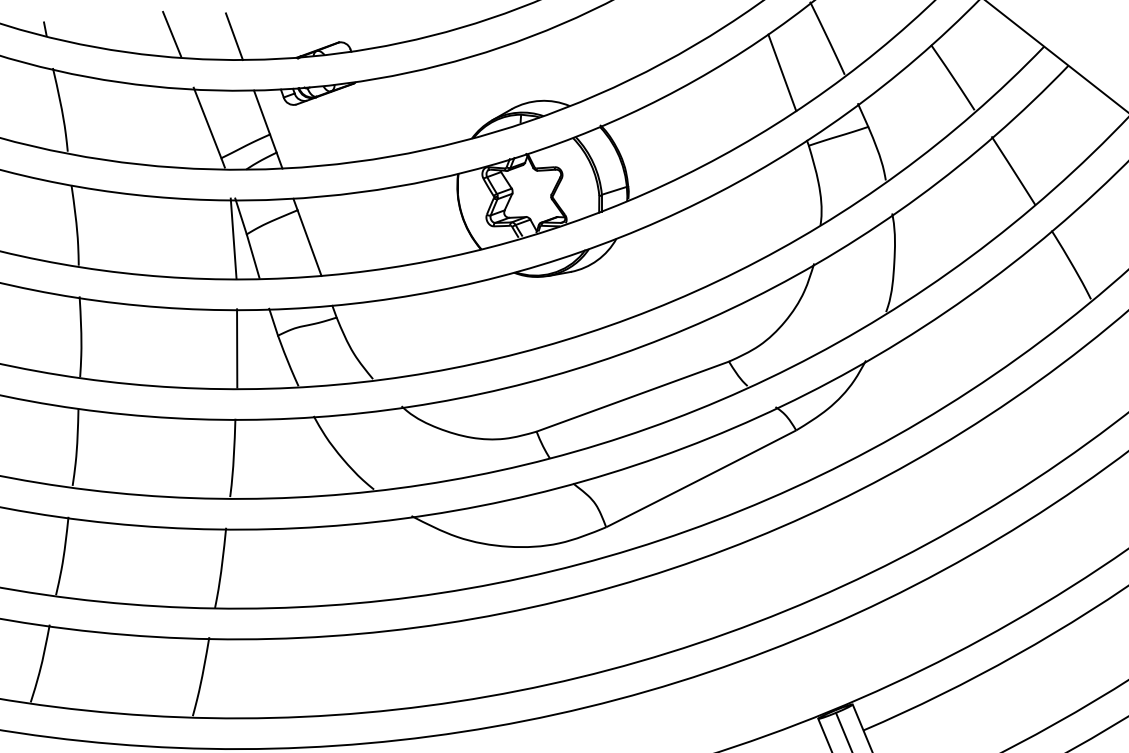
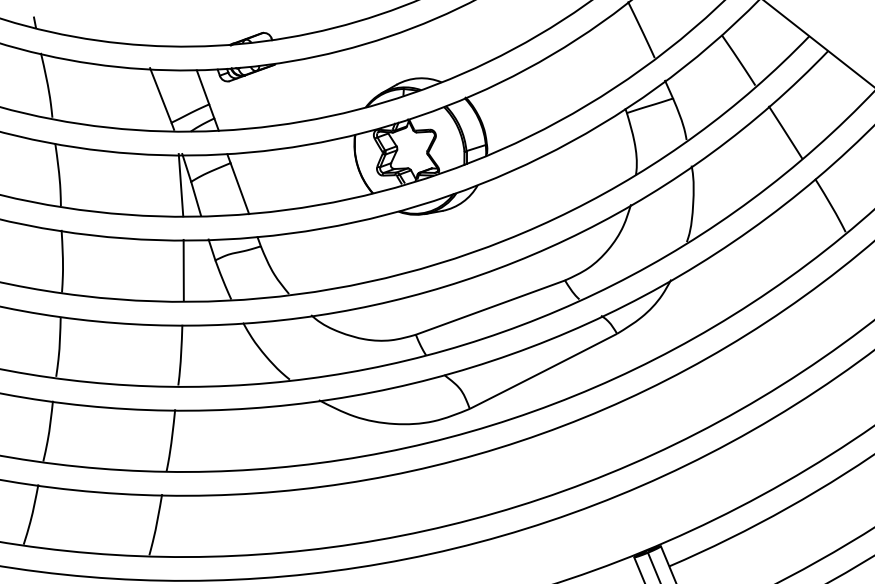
line: (172, 34) -> (133, 26), removed
line: (234, 36) -> (181, 28), removed
line: (782, 72) -> (606, 56), removed

